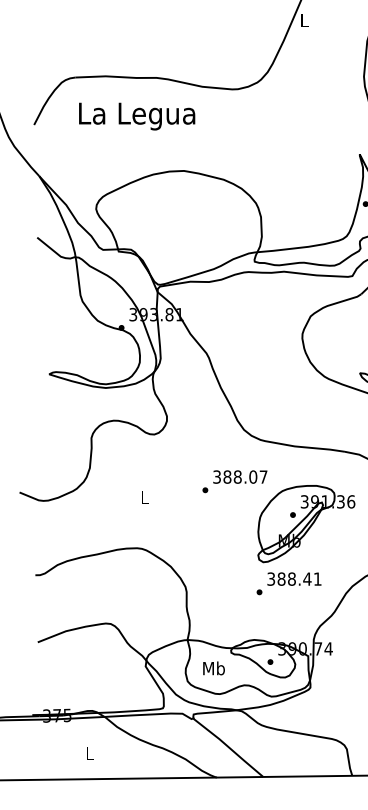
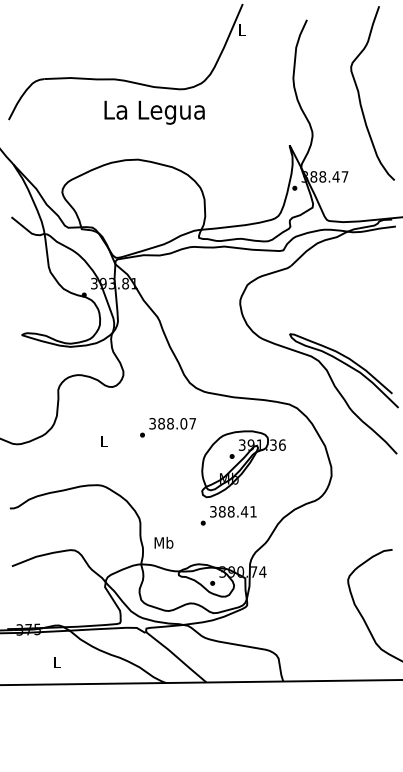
text: (136, 116) -> (154, 112), moved
text: (234, 481) -> (167, 427), moved
text: (213, 668) -> (163, 542), moved

